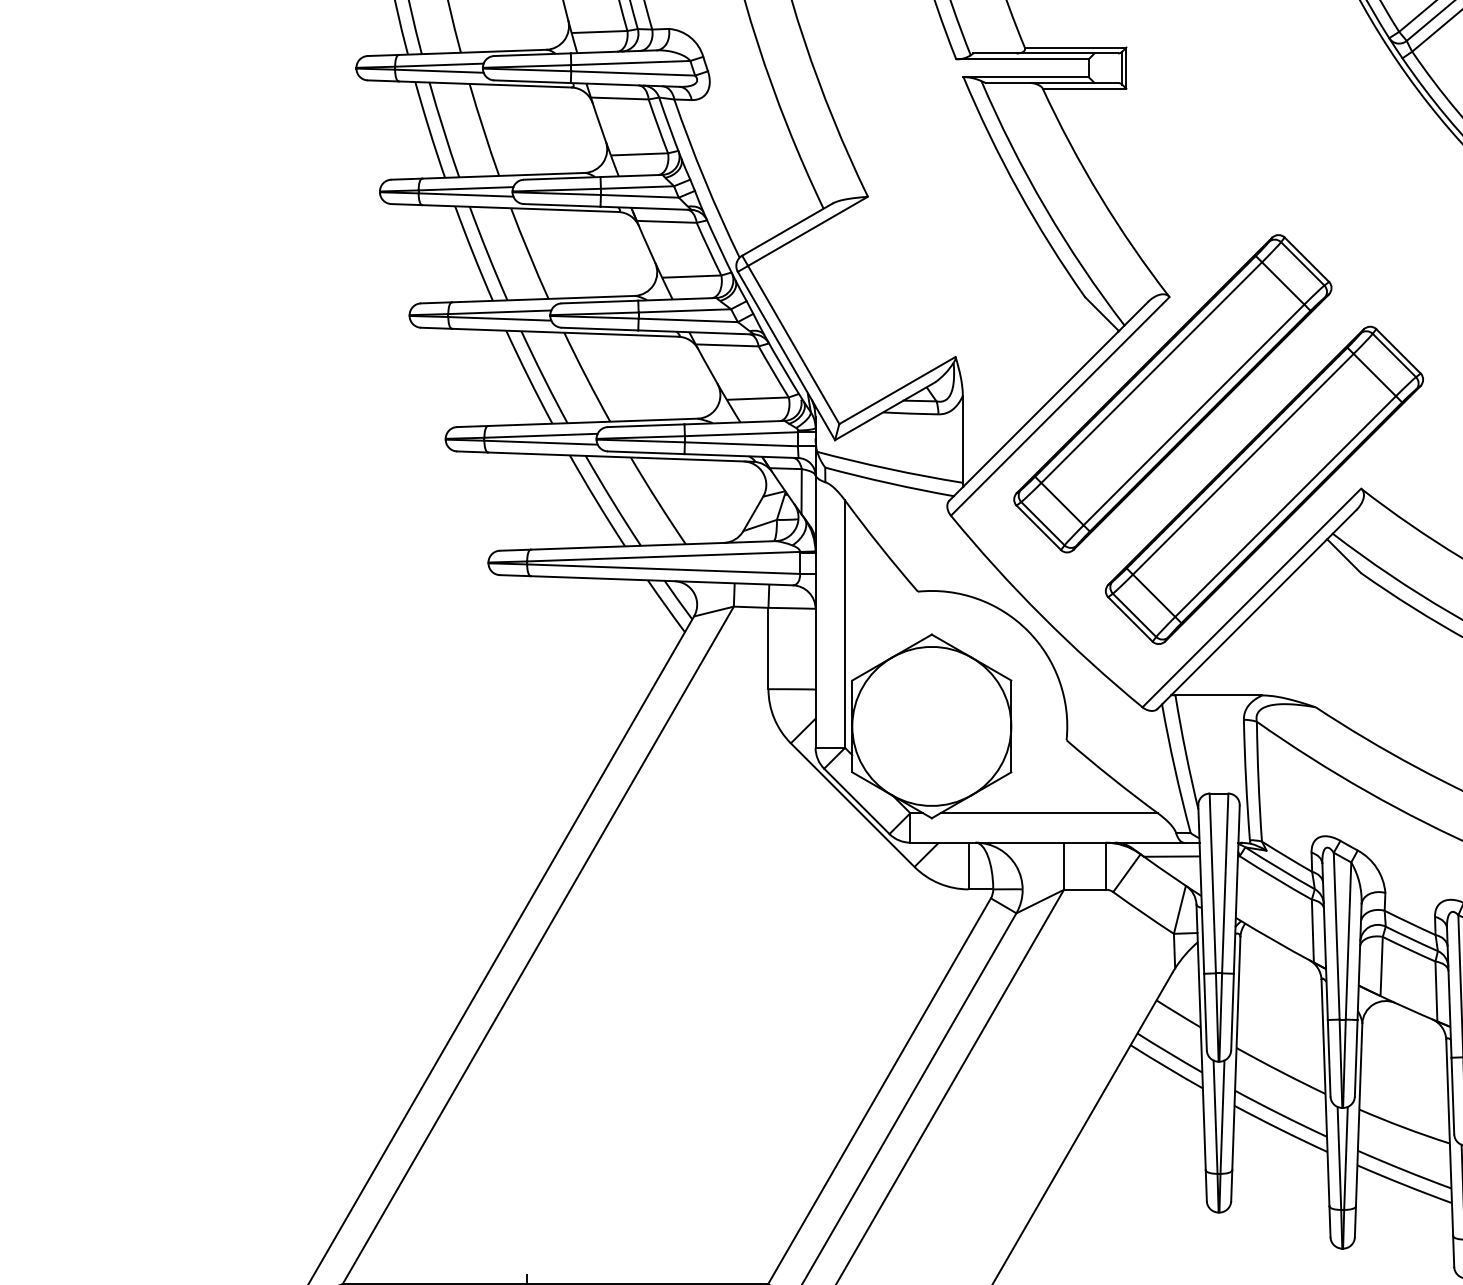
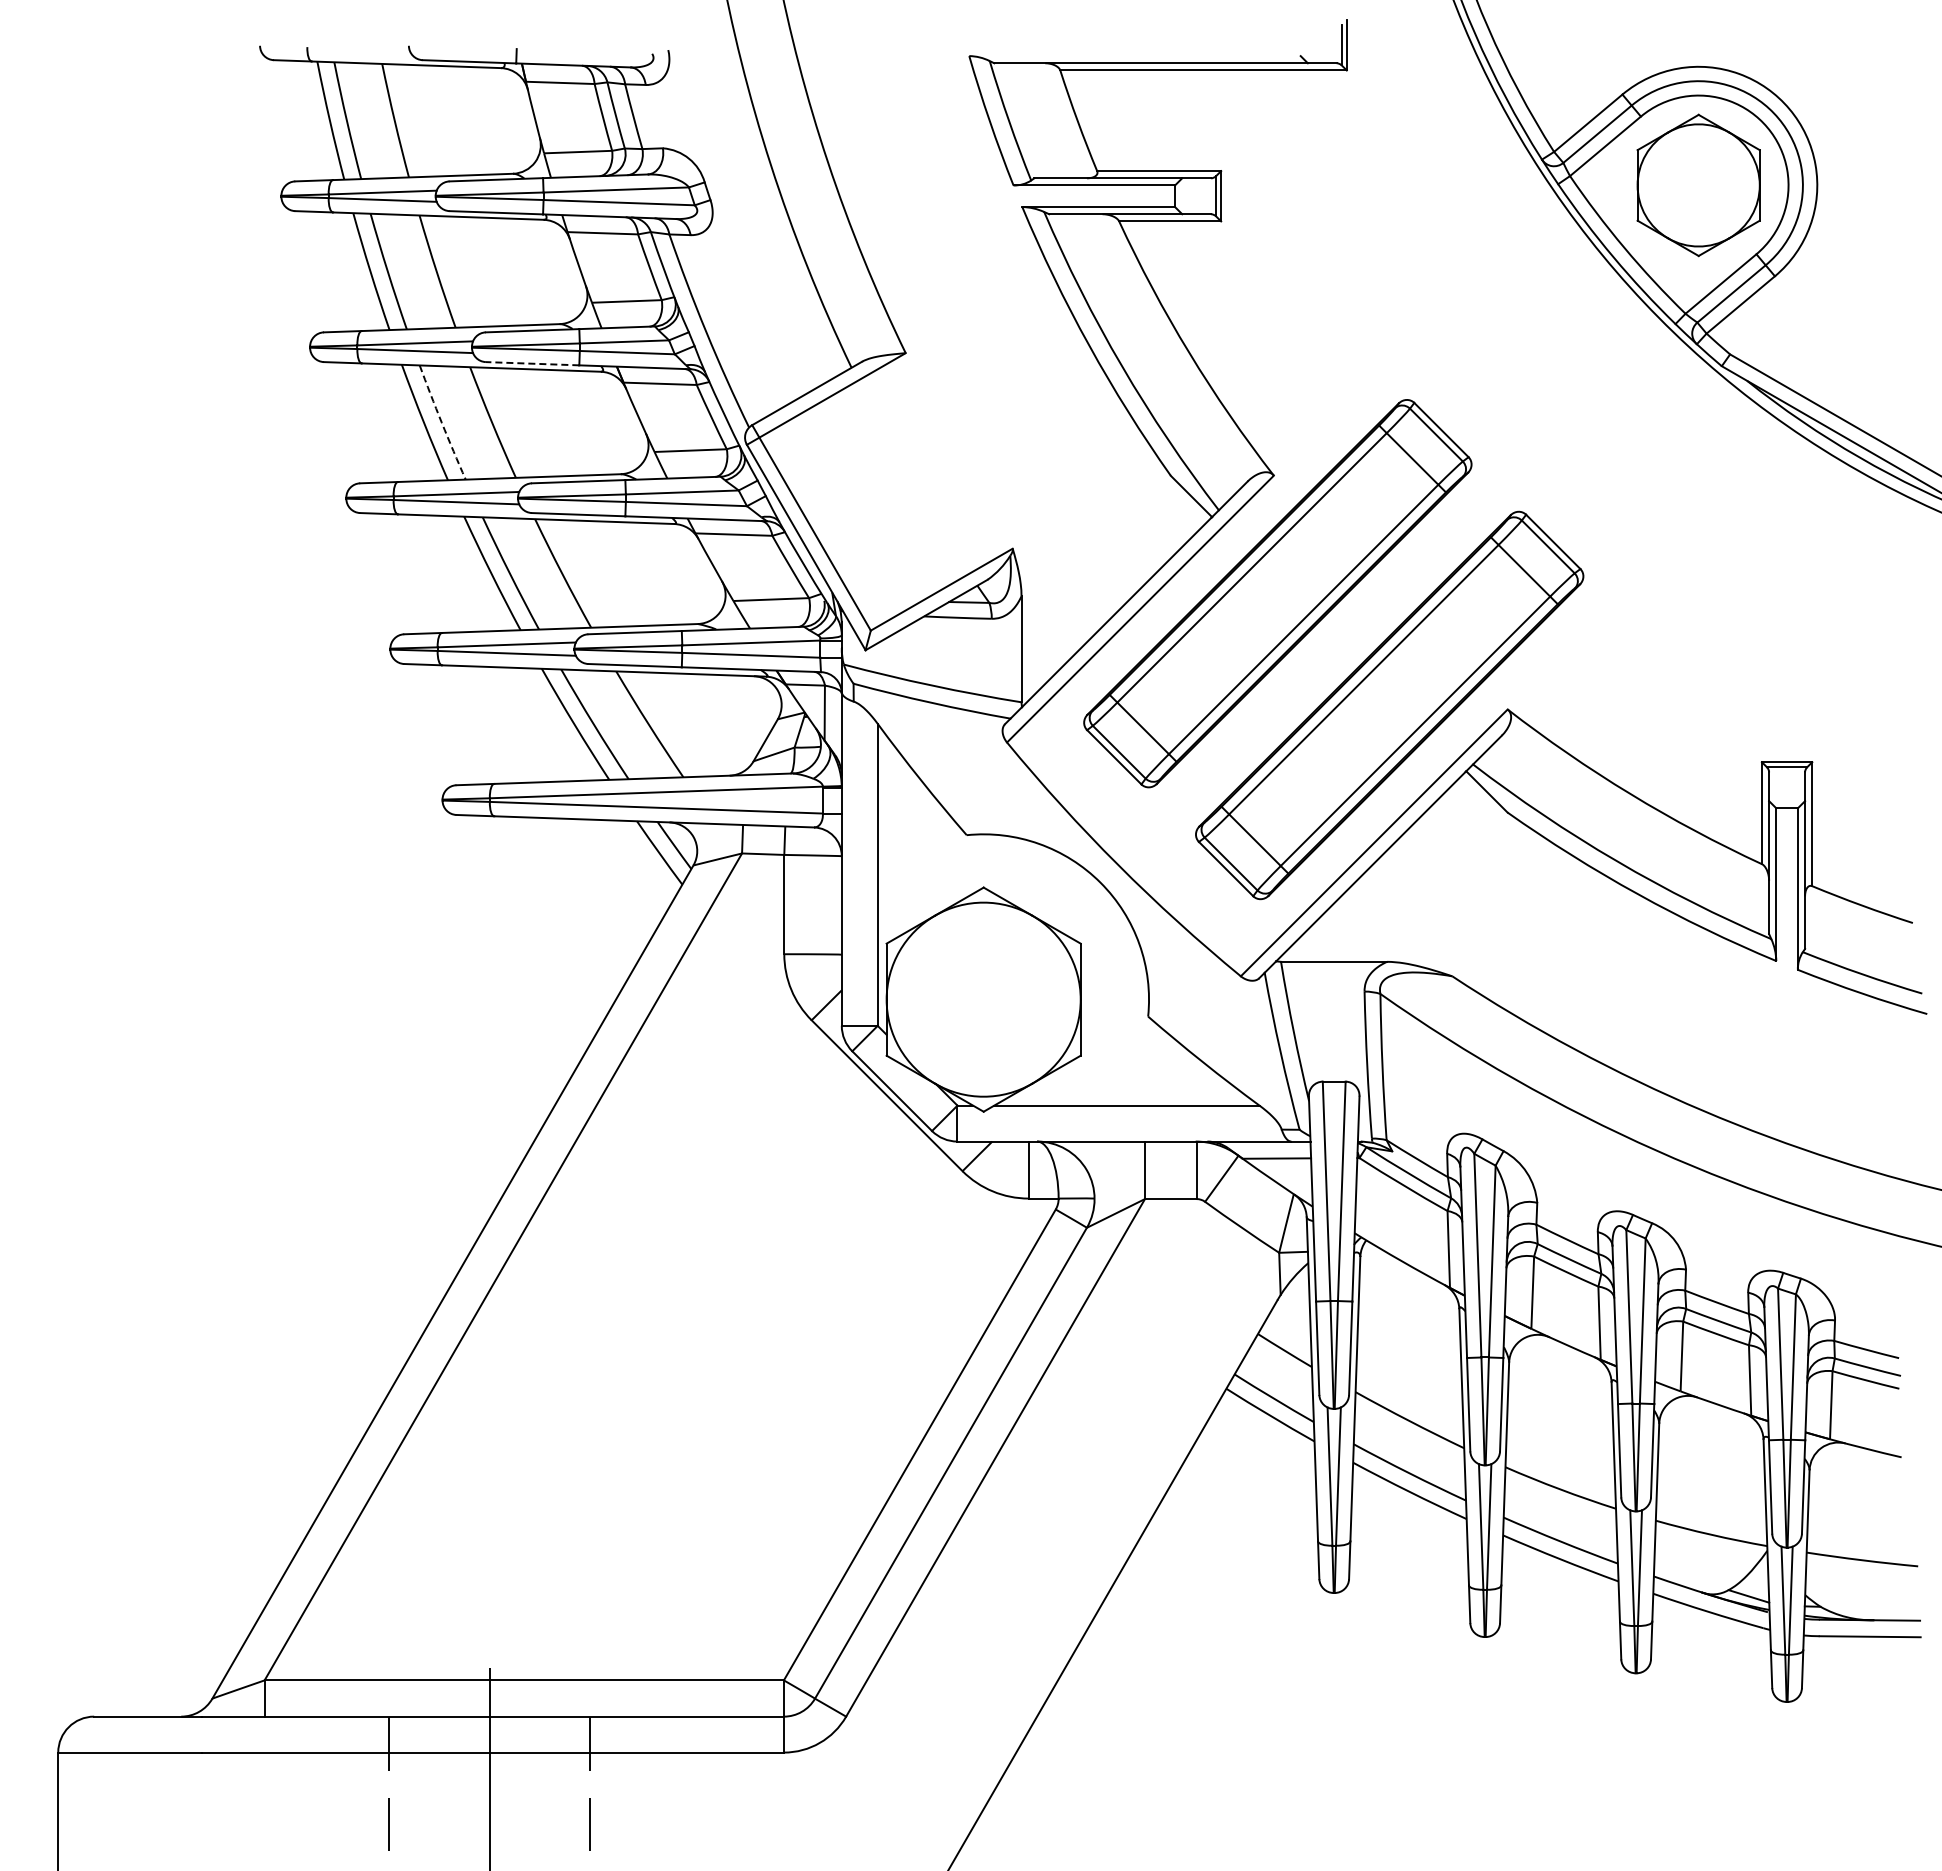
line: (562, 205) -> (532, 363), solid -> dashed
arc: (487, 253) -> (441, 422), solid -> dashed

